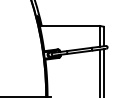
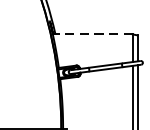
line: (69, 26) -> (92, 35), solid -> dashed

